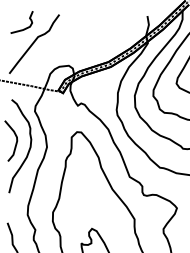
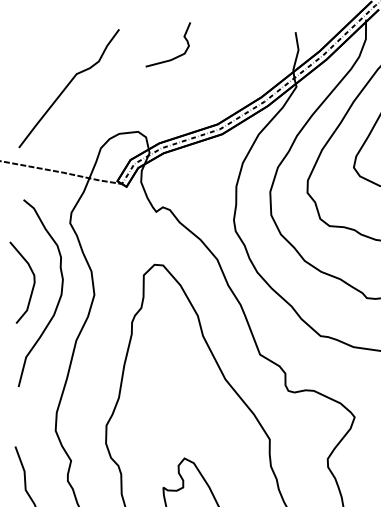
curve: (23, 28) -> (171, 57), moved

